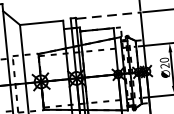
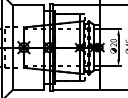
line: (109, 14) -> (77, 4), dashed -> solid

